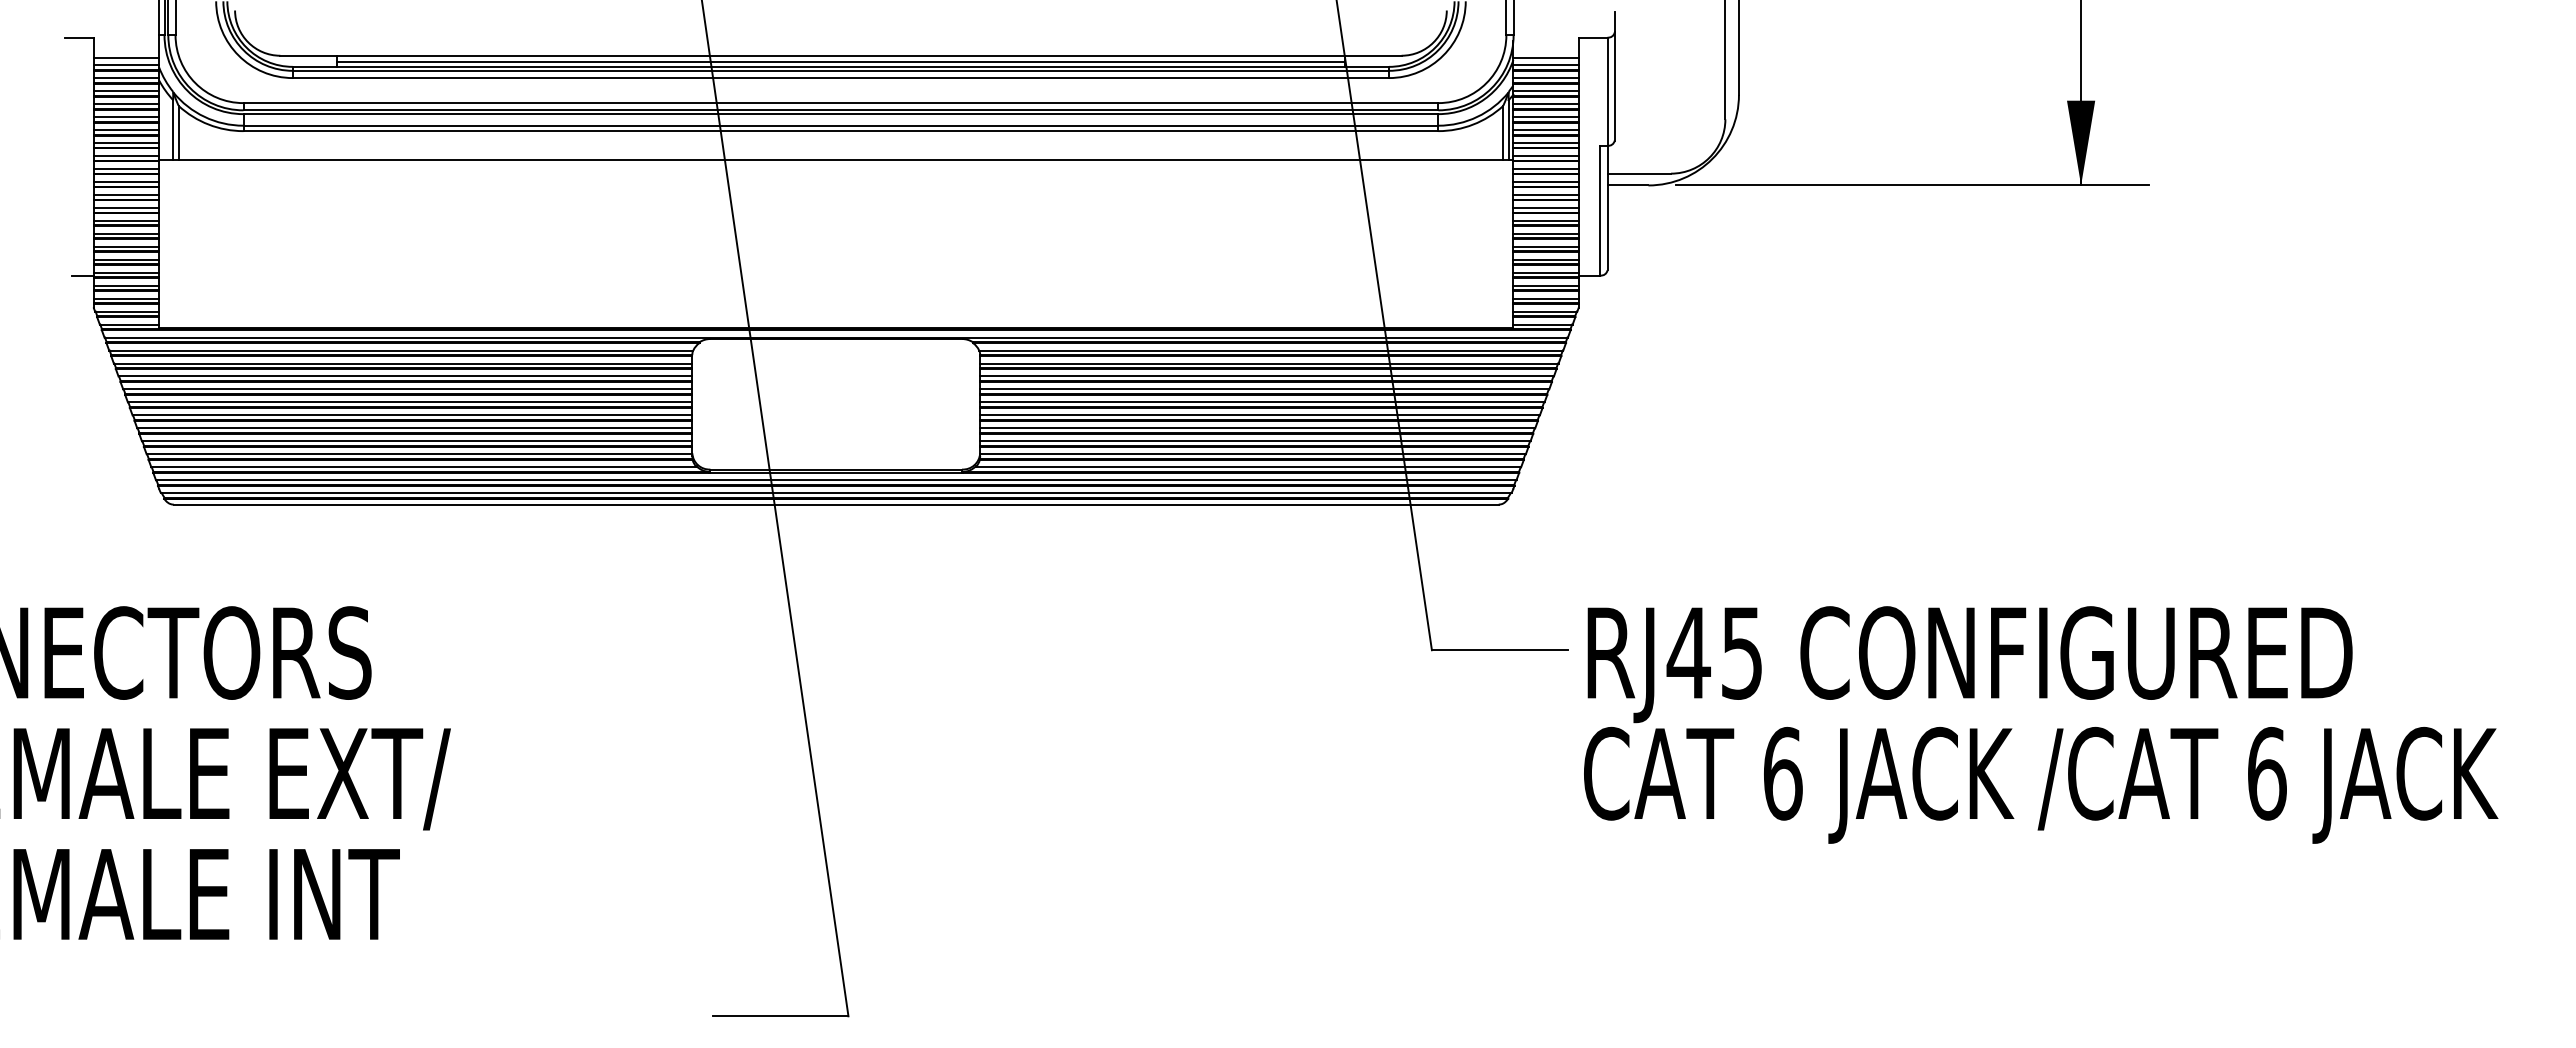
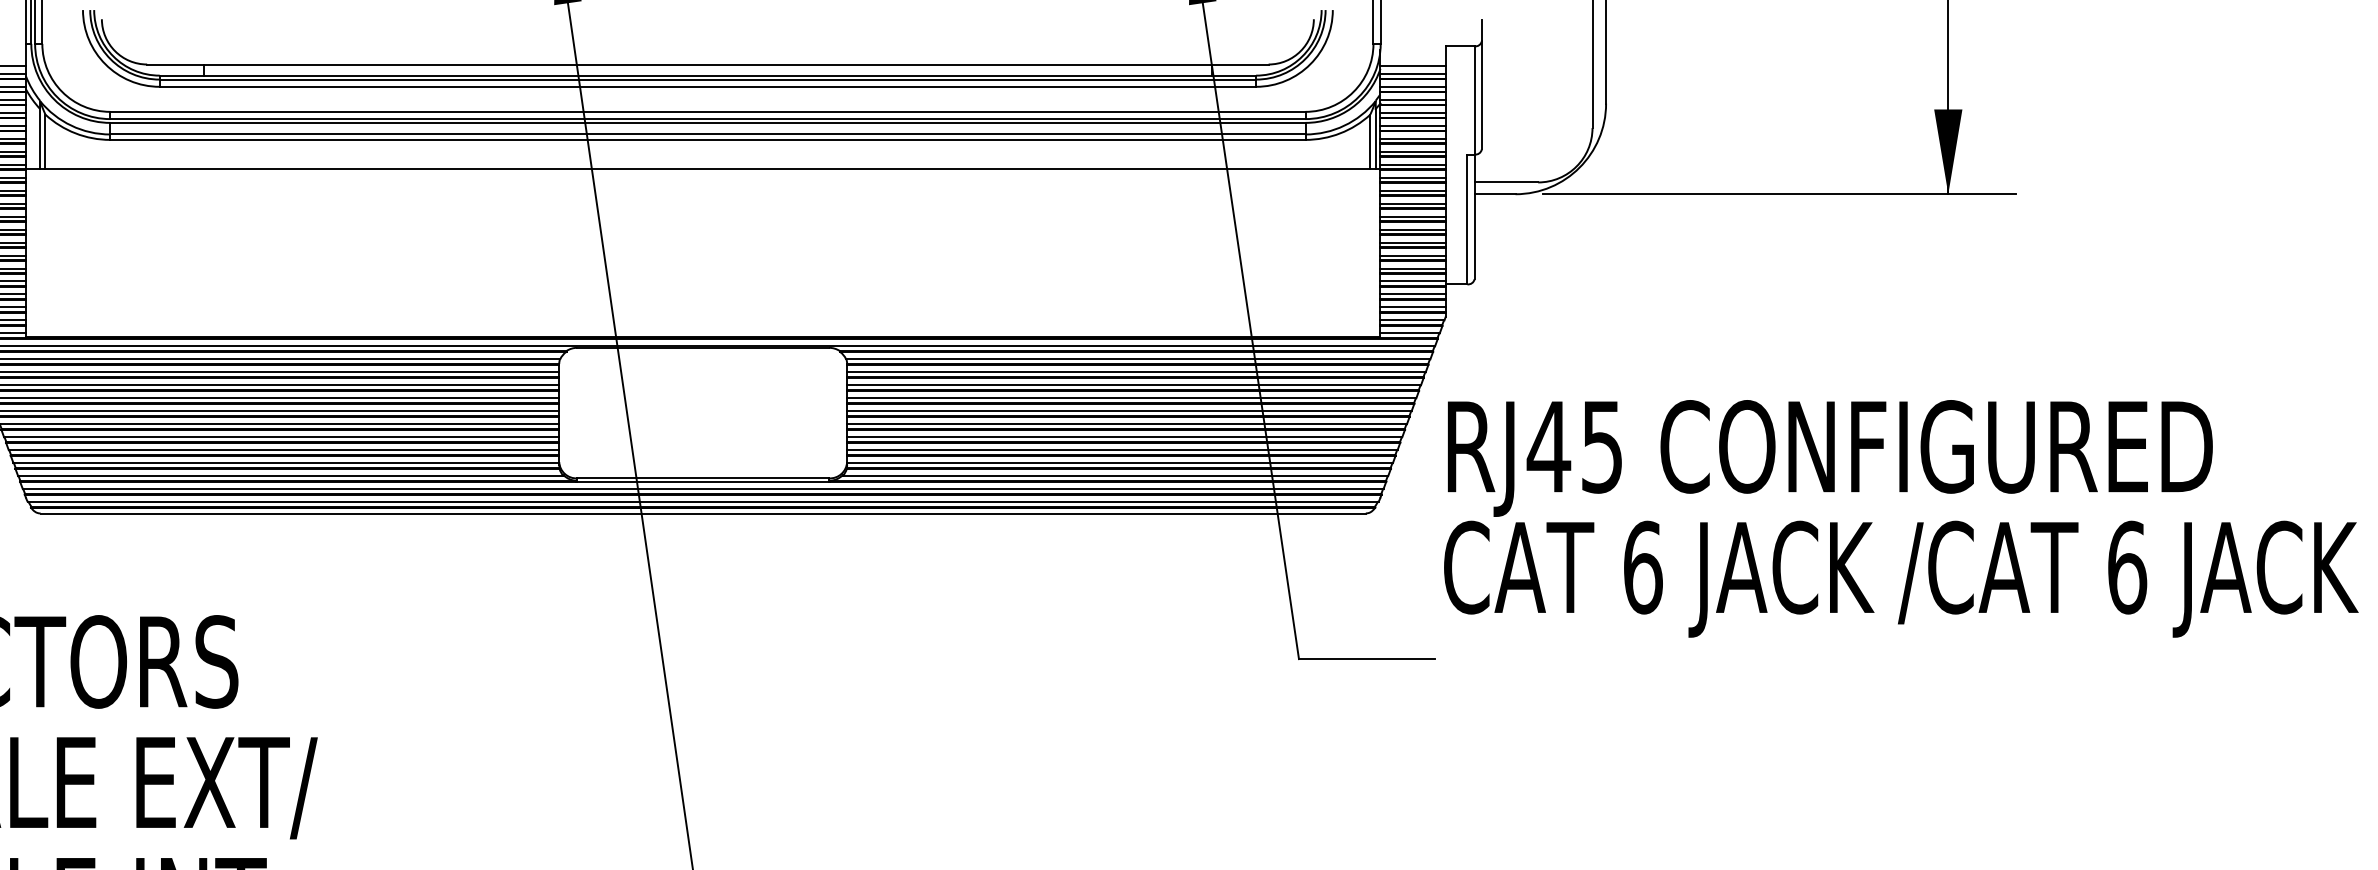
line: (840, 62) -> (707, 71), removed
text: (2041, 724) -> (1901, 518), moved

